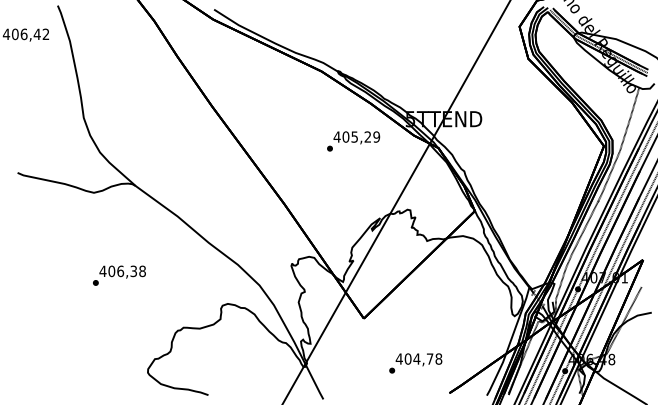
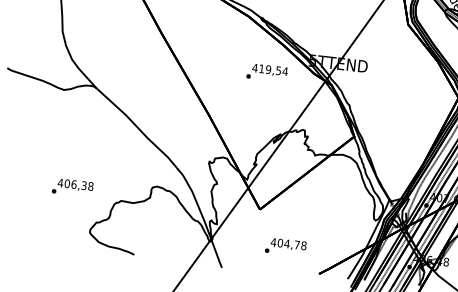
text: (361, 136) -> (273, 69), 405,29 -> 419,54
text: (119, 275) -> (72, 187), moved
text: (415, 363) -> (285, 247), moved

